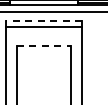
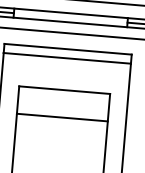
line: (43, 21) -> (67, 49), dashed -> solid
line: (44, 45) -> (65, 89), dashed -> solid
line: (43, 62) -> (61, 117), added

